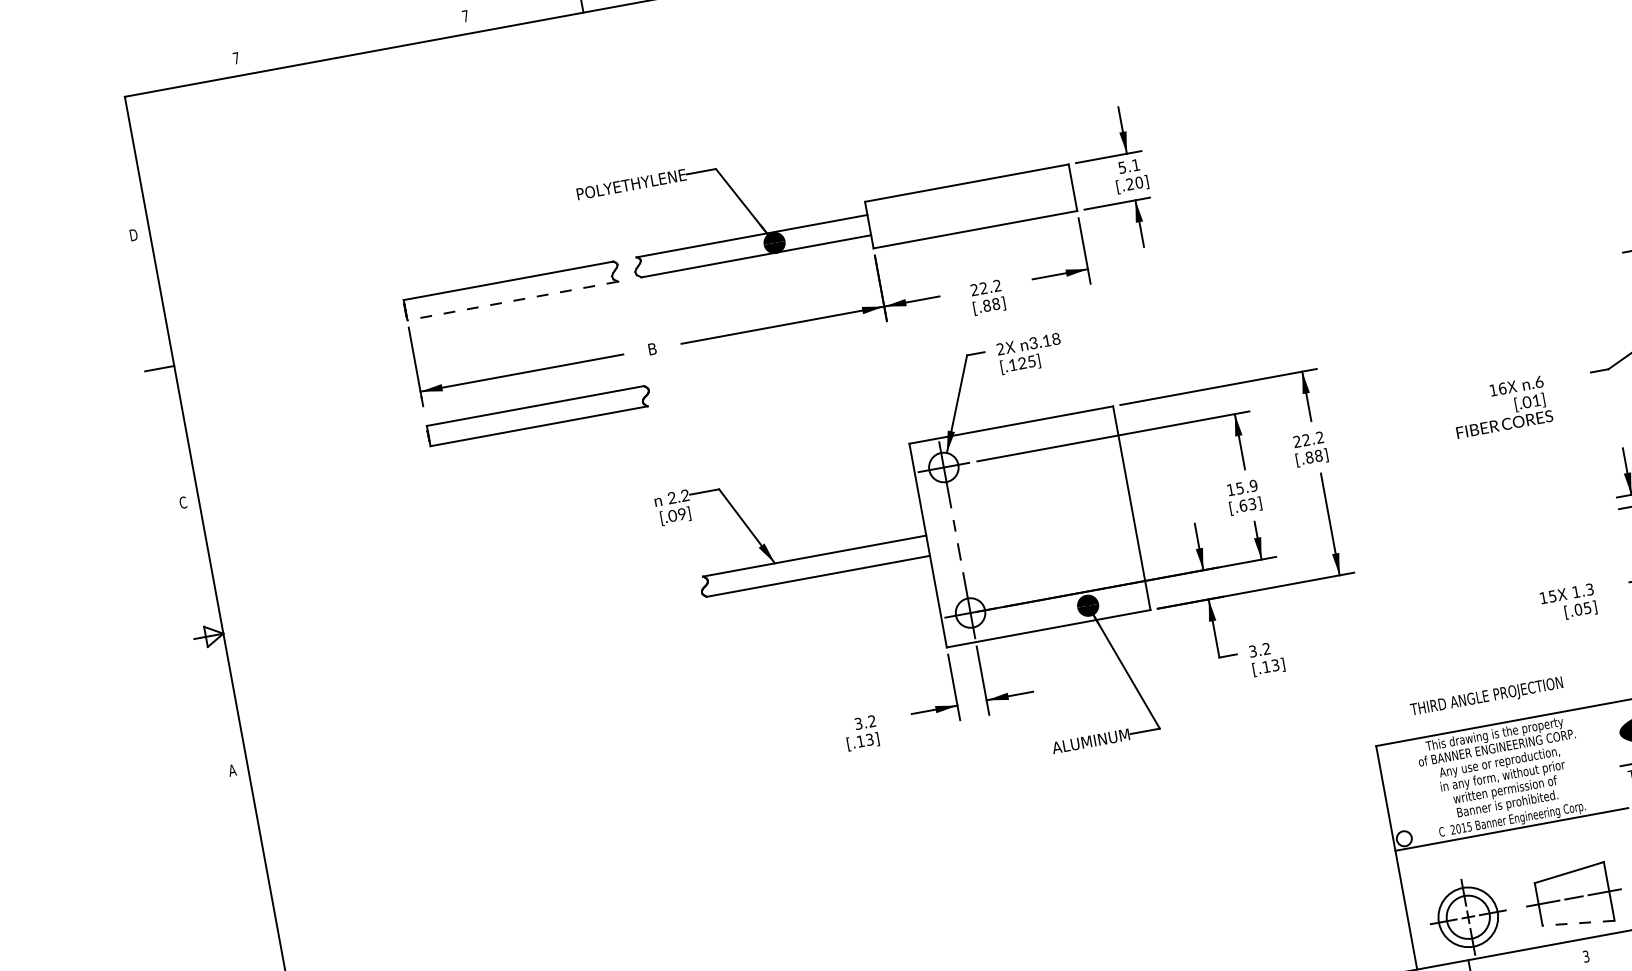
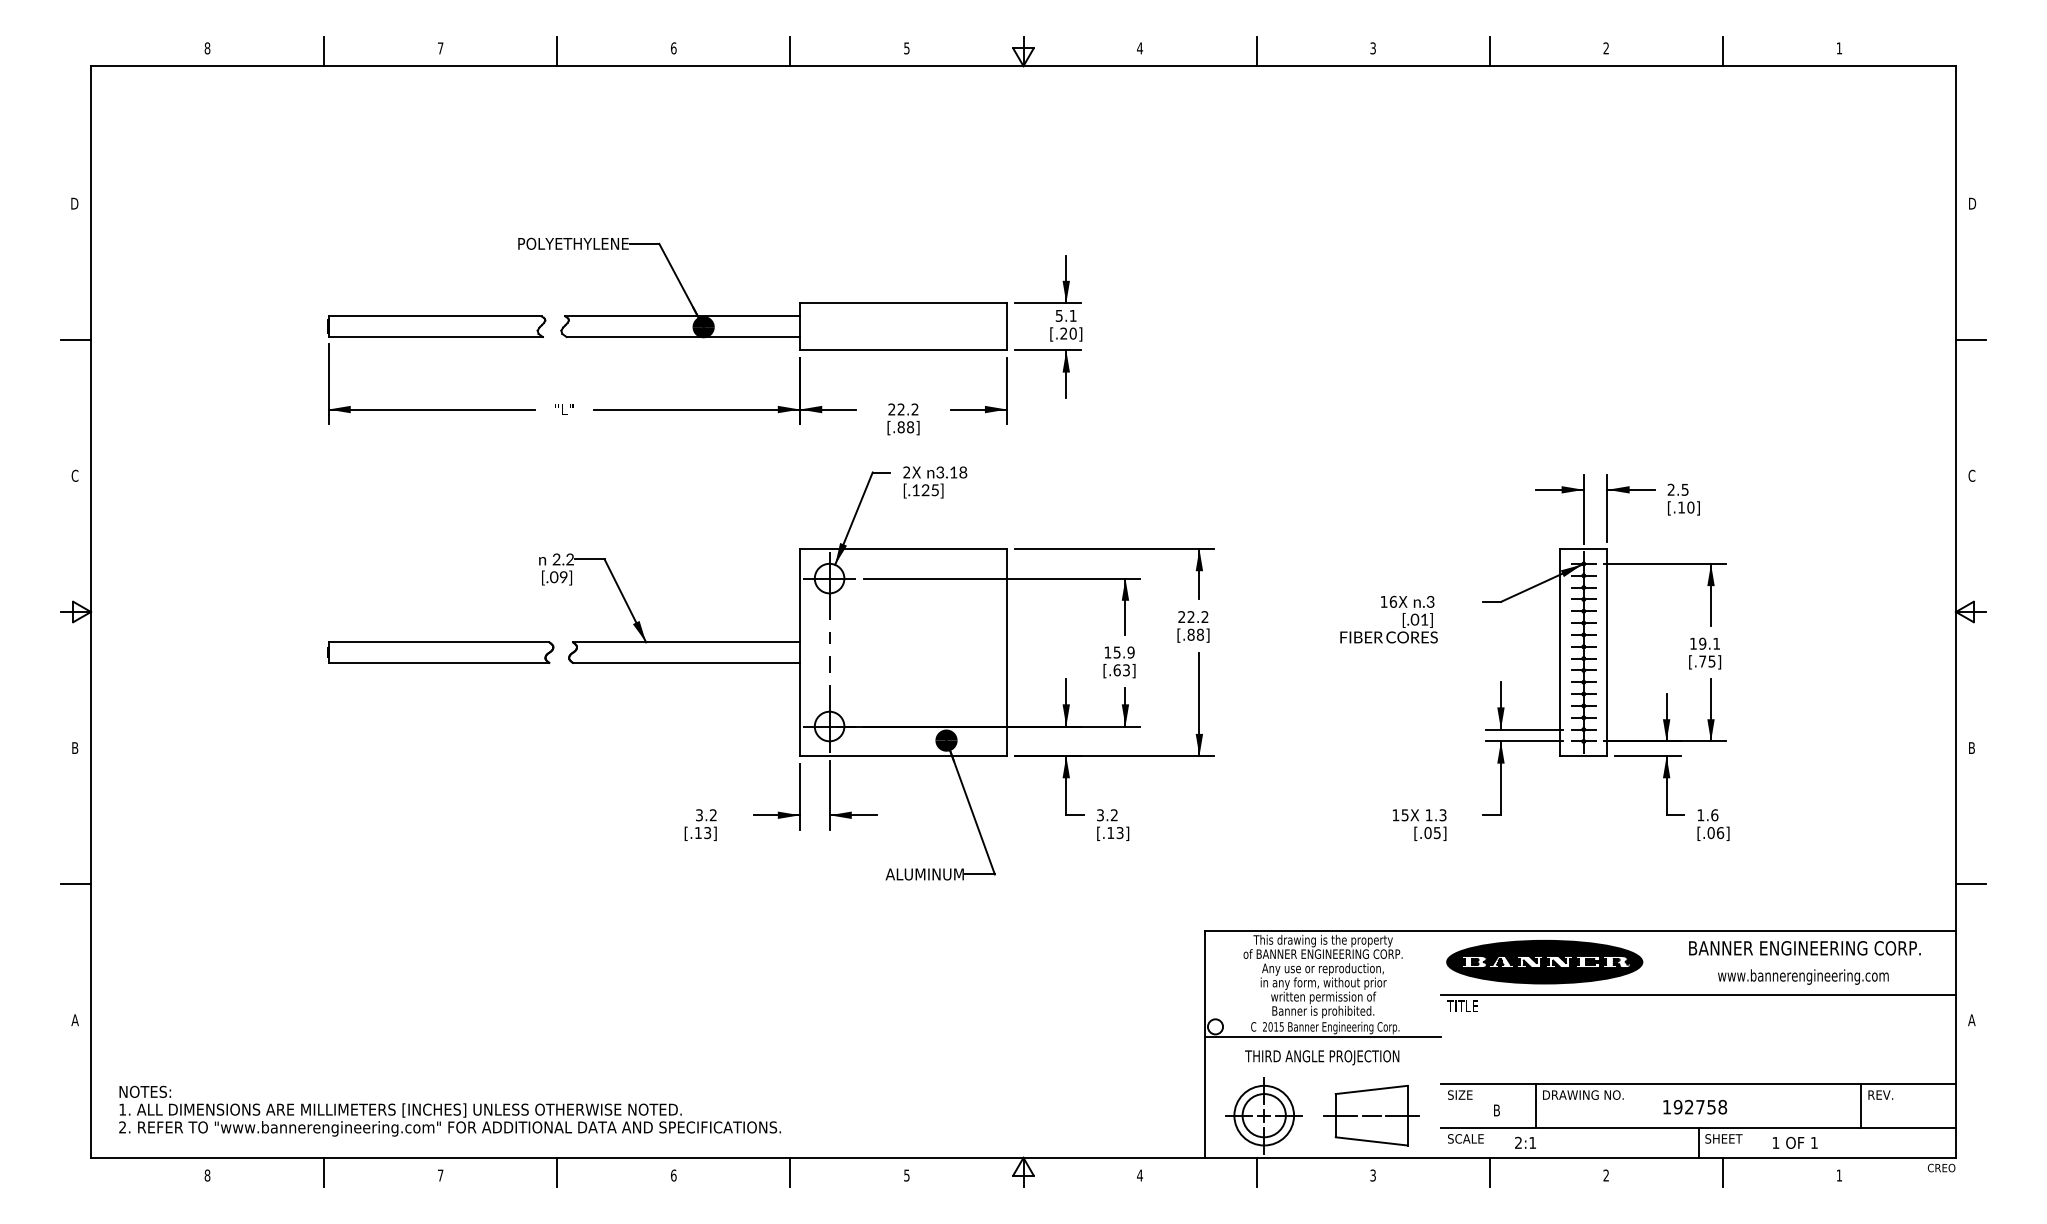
line: (351, 40) -> (324, 51), added
text: (236, 58) -> (207, 48), 7 -> 8
line: (512, 301) -> (435, 337), dashed -> solid
text: (652, 349) -> (564, 409), B -> "L"
text: (1539, 381) -> (1430, 601), .6 -> .3
part: (538, 415) -> (440, 652), moved
text: (1487, 697) -> (1322, 1057), moved
text: (231, 769) -> (74, 747), A -> B
line: (257, 904) -> (75, 884), added
line: (1578, 923) -> (1371, 1141), dashed -> solid

